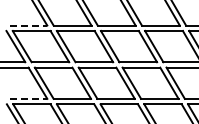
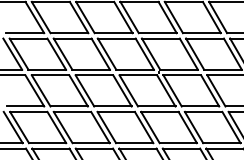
line: (28, 25) -> (25, 33), dashed -> solid
line: (28, 98) -> (25, 106), dashed -> solid

